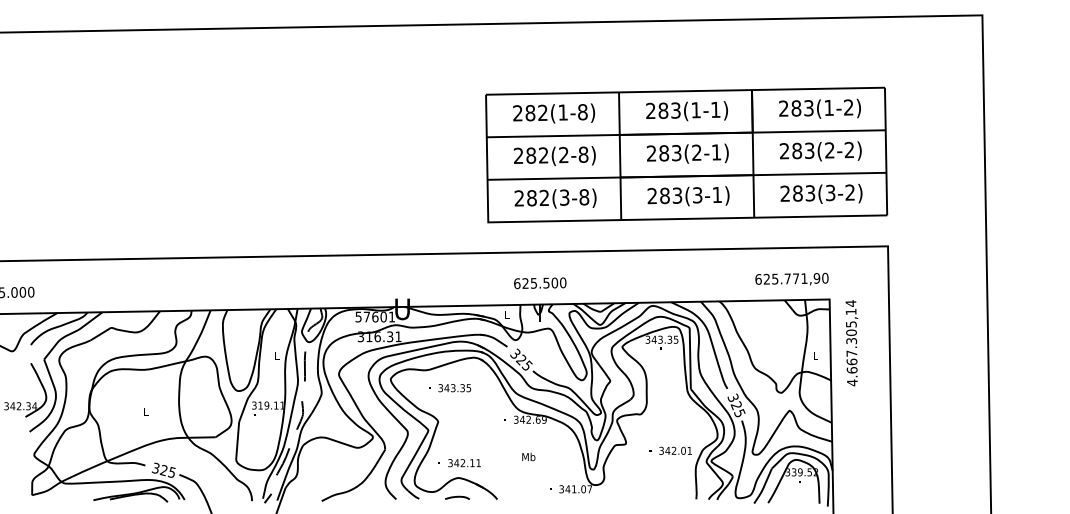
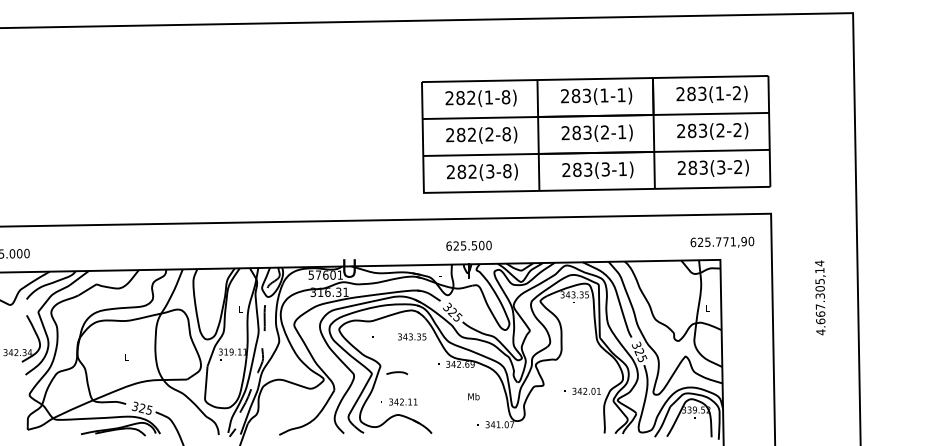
text: (791, 278) -> (722, 241), moved
text: (851, 343) -> (820, 298), moved
text: (454, 388) -> (411, 337), moved
text: (528, 456) -> (473, 396), moved
curve: (457, 497) -> (397, 372), moved

